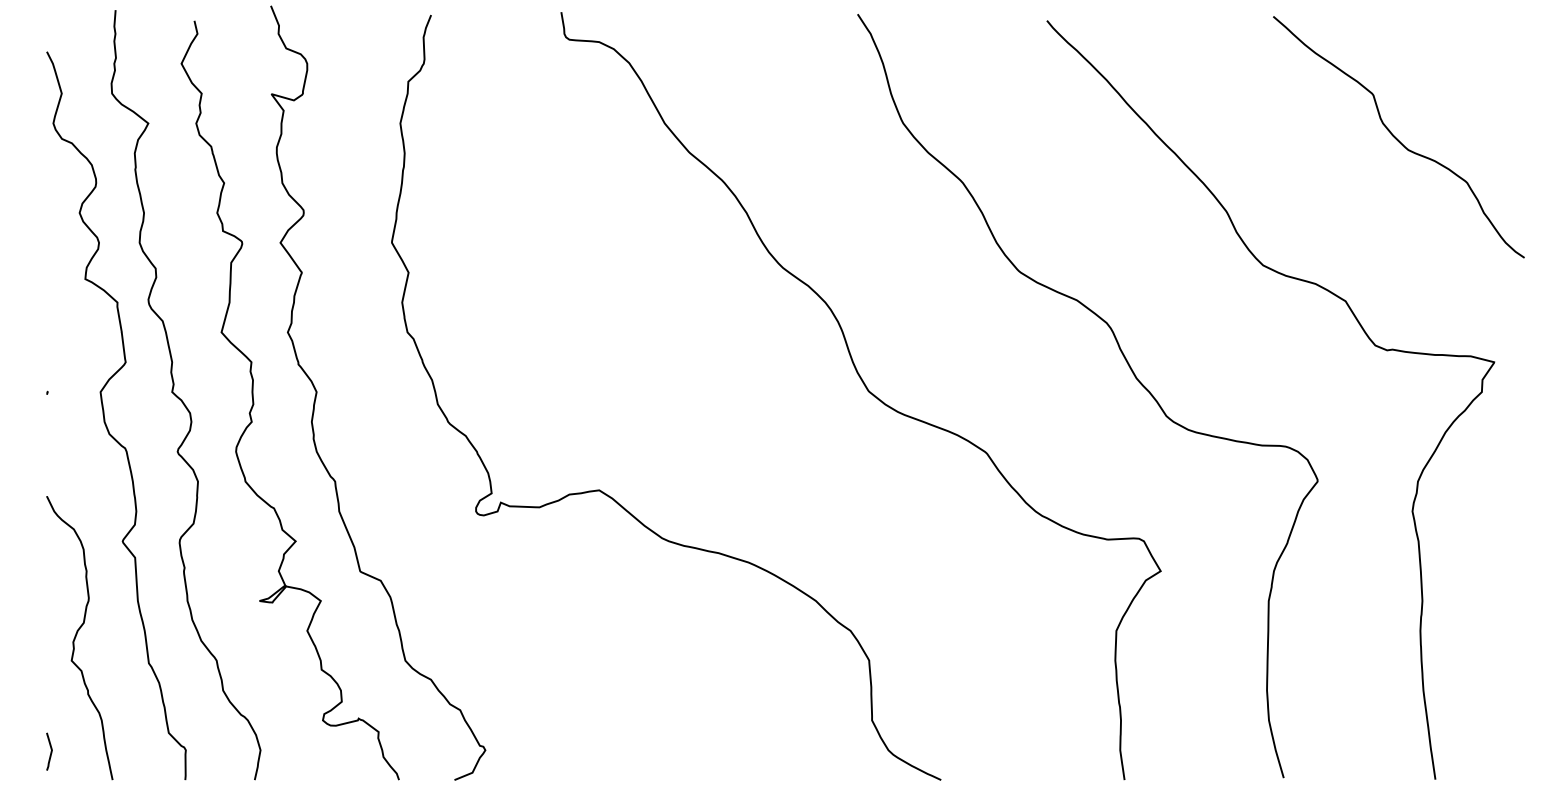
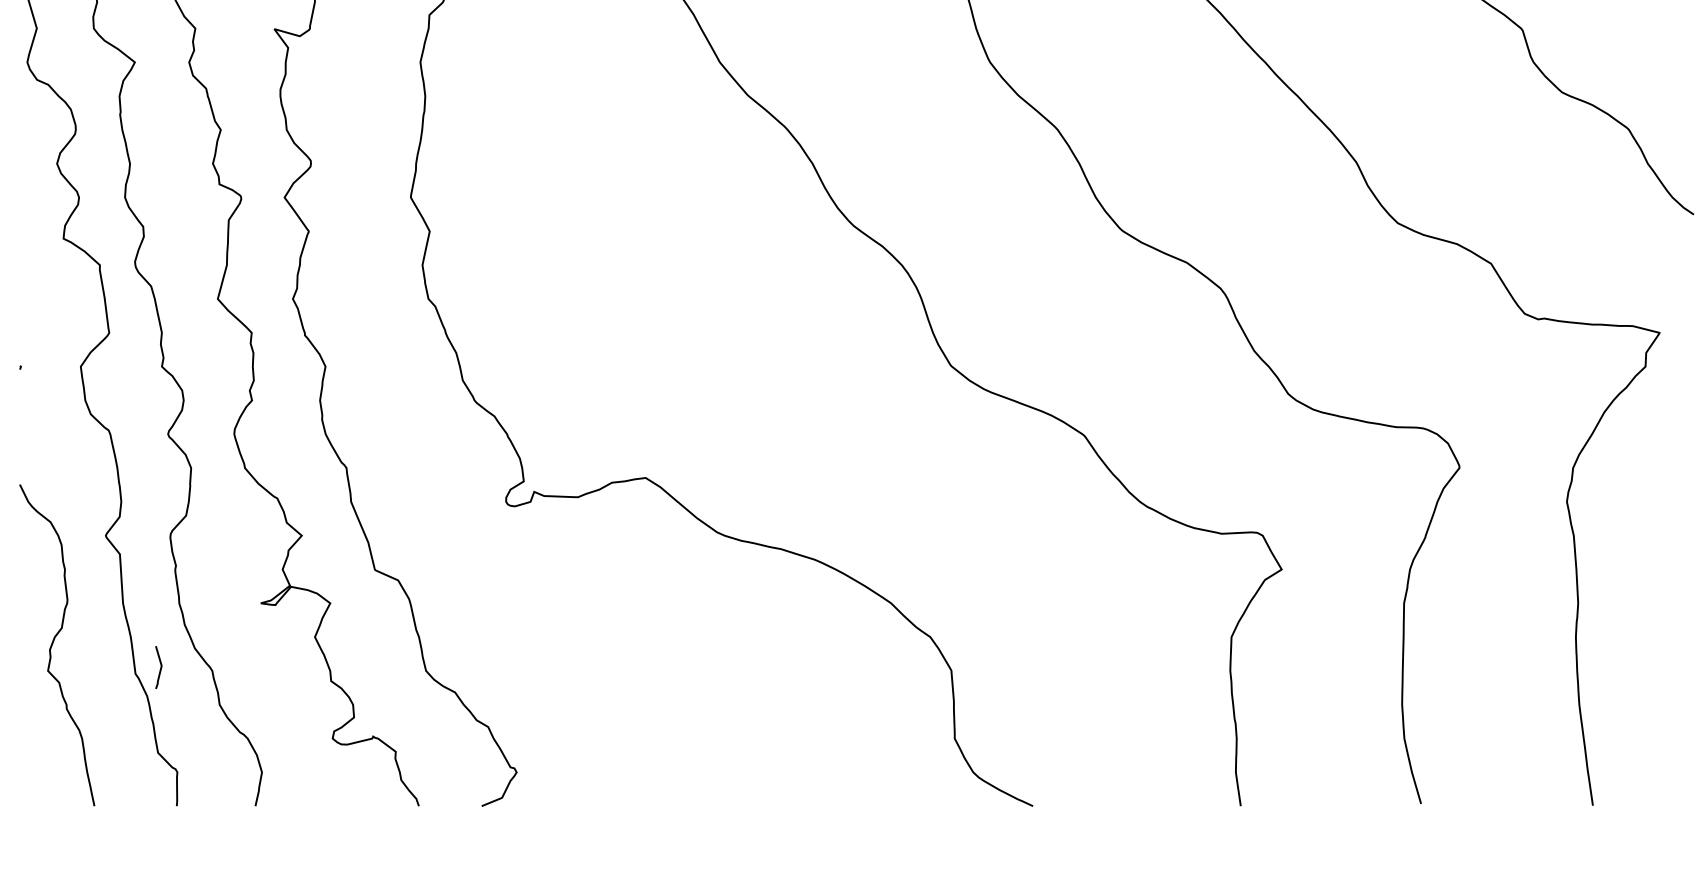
curve: (50, 751) -> (159, 667), moved

